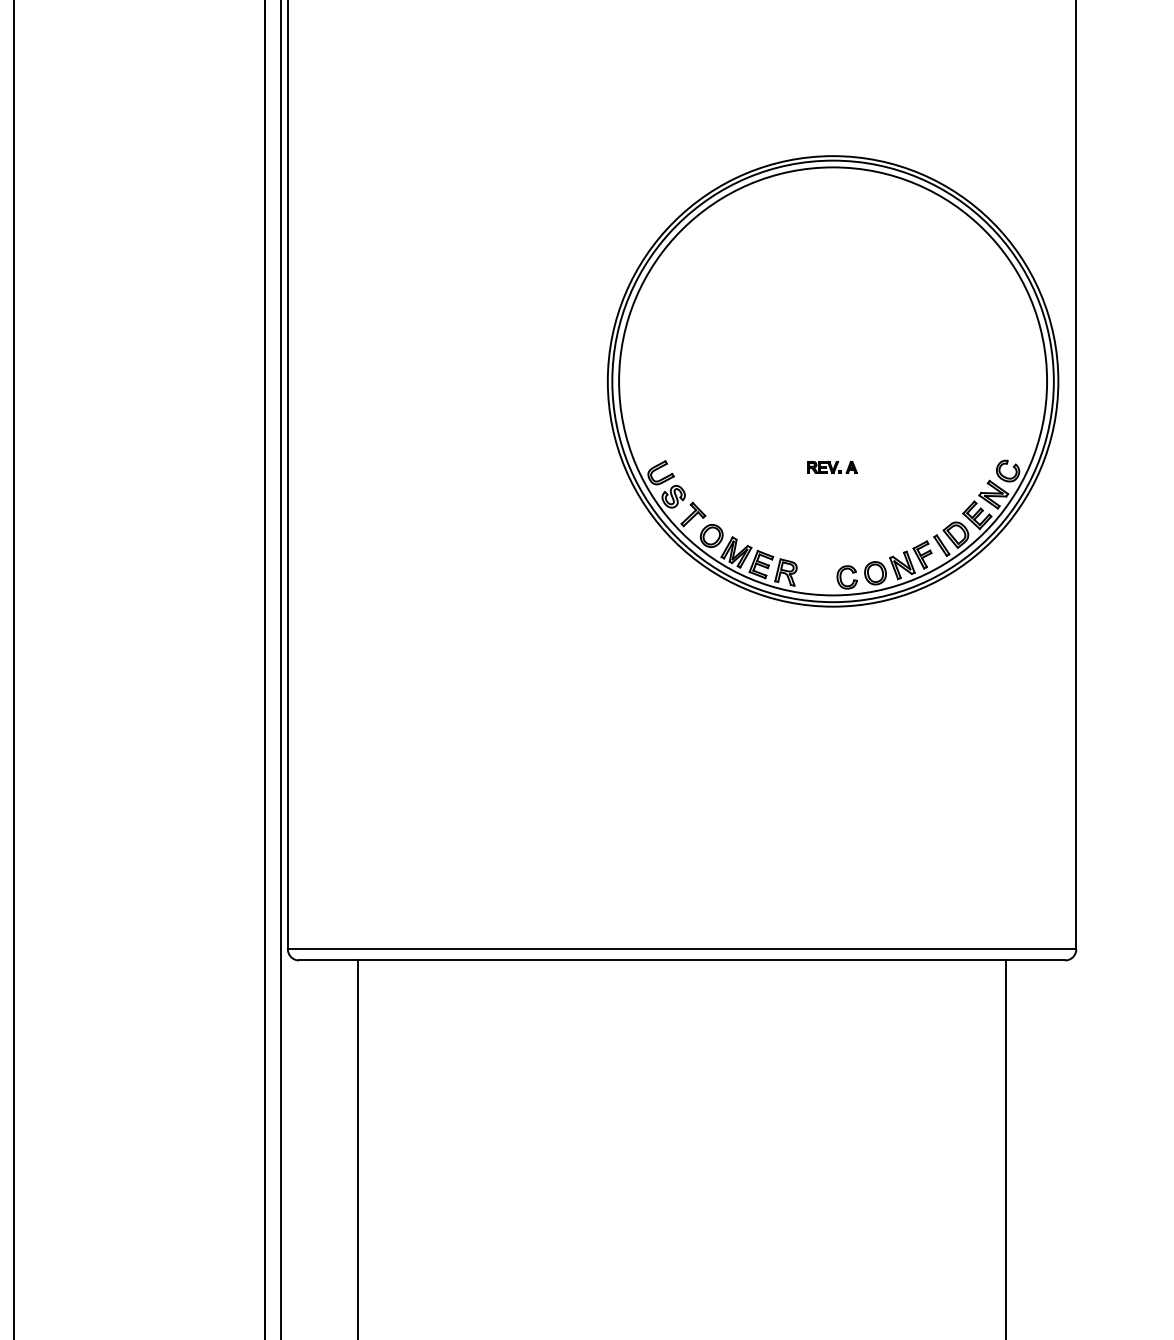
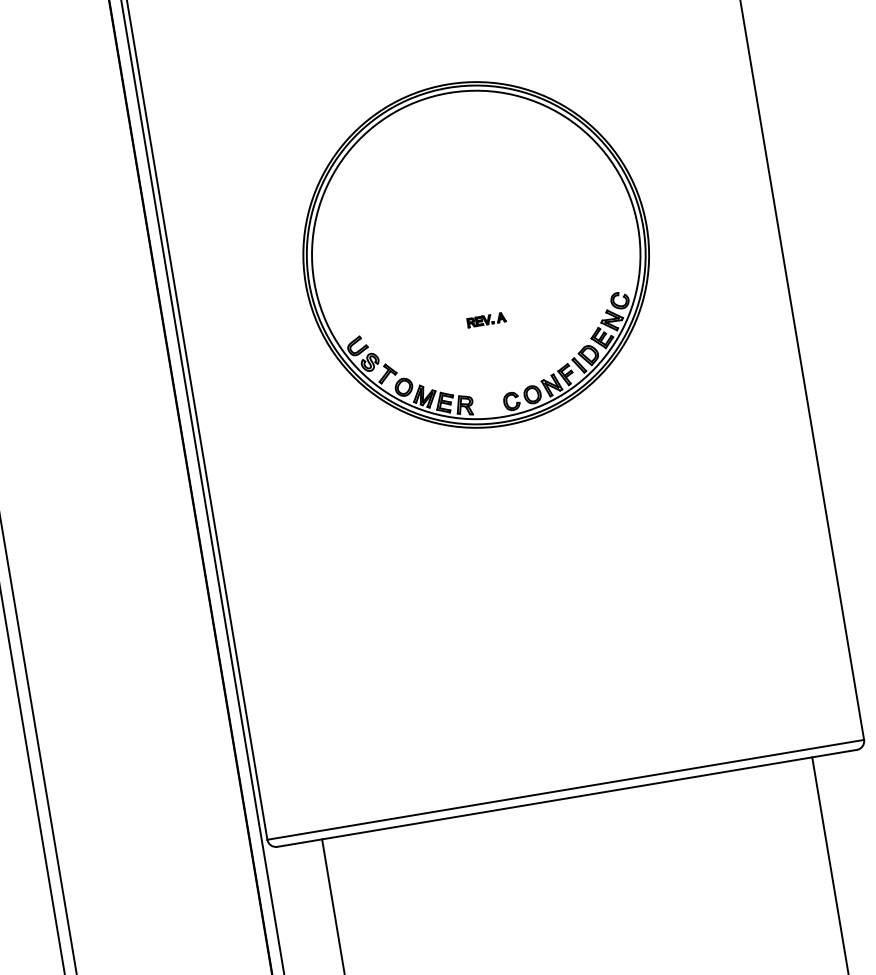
part: (832, 381) -> (475, 255), moved

